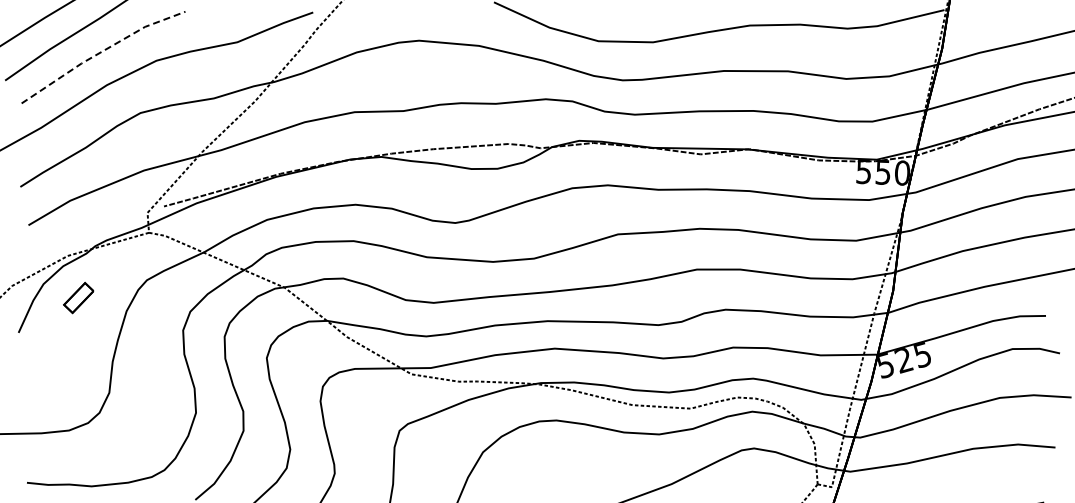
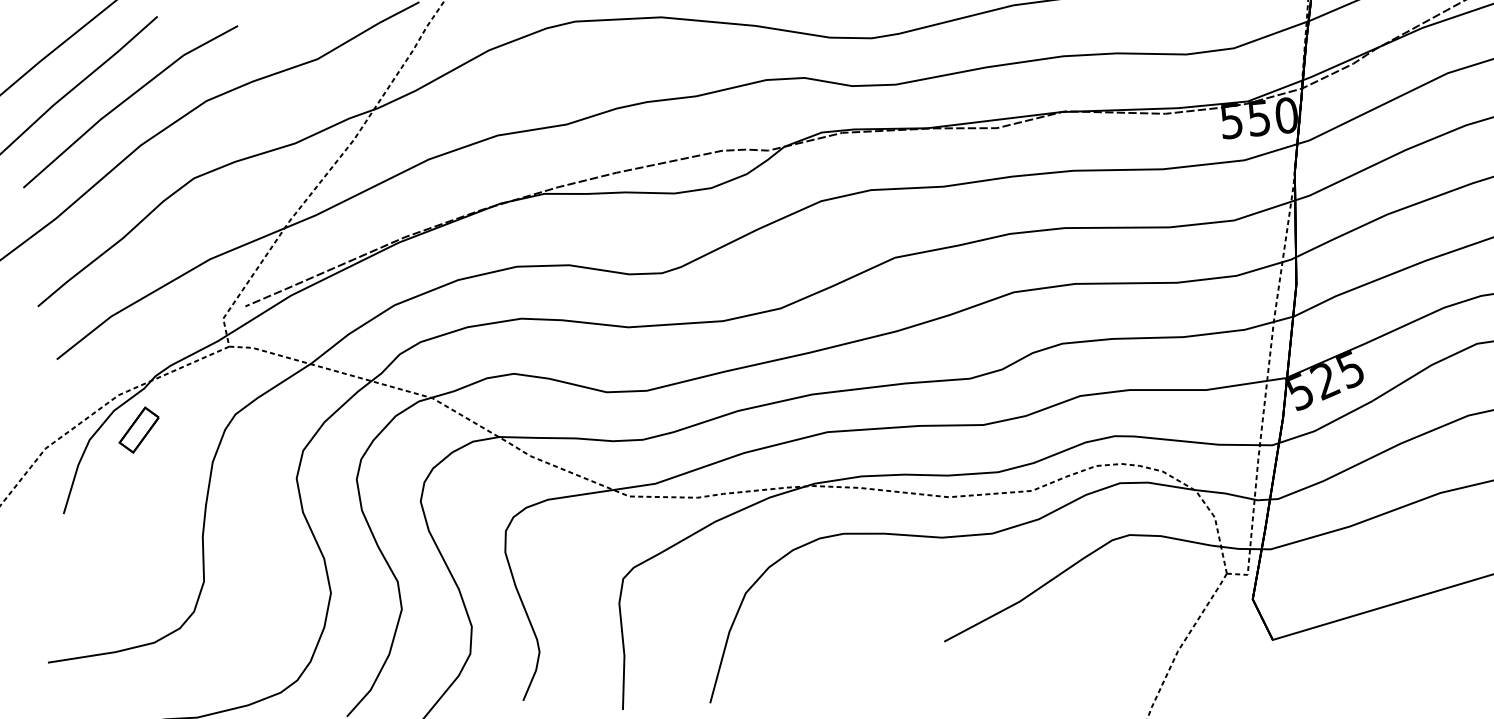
line: (101, 52) -> (126, 100), dashed -> solid
part: (78, 297) -> (138, 429), moved

